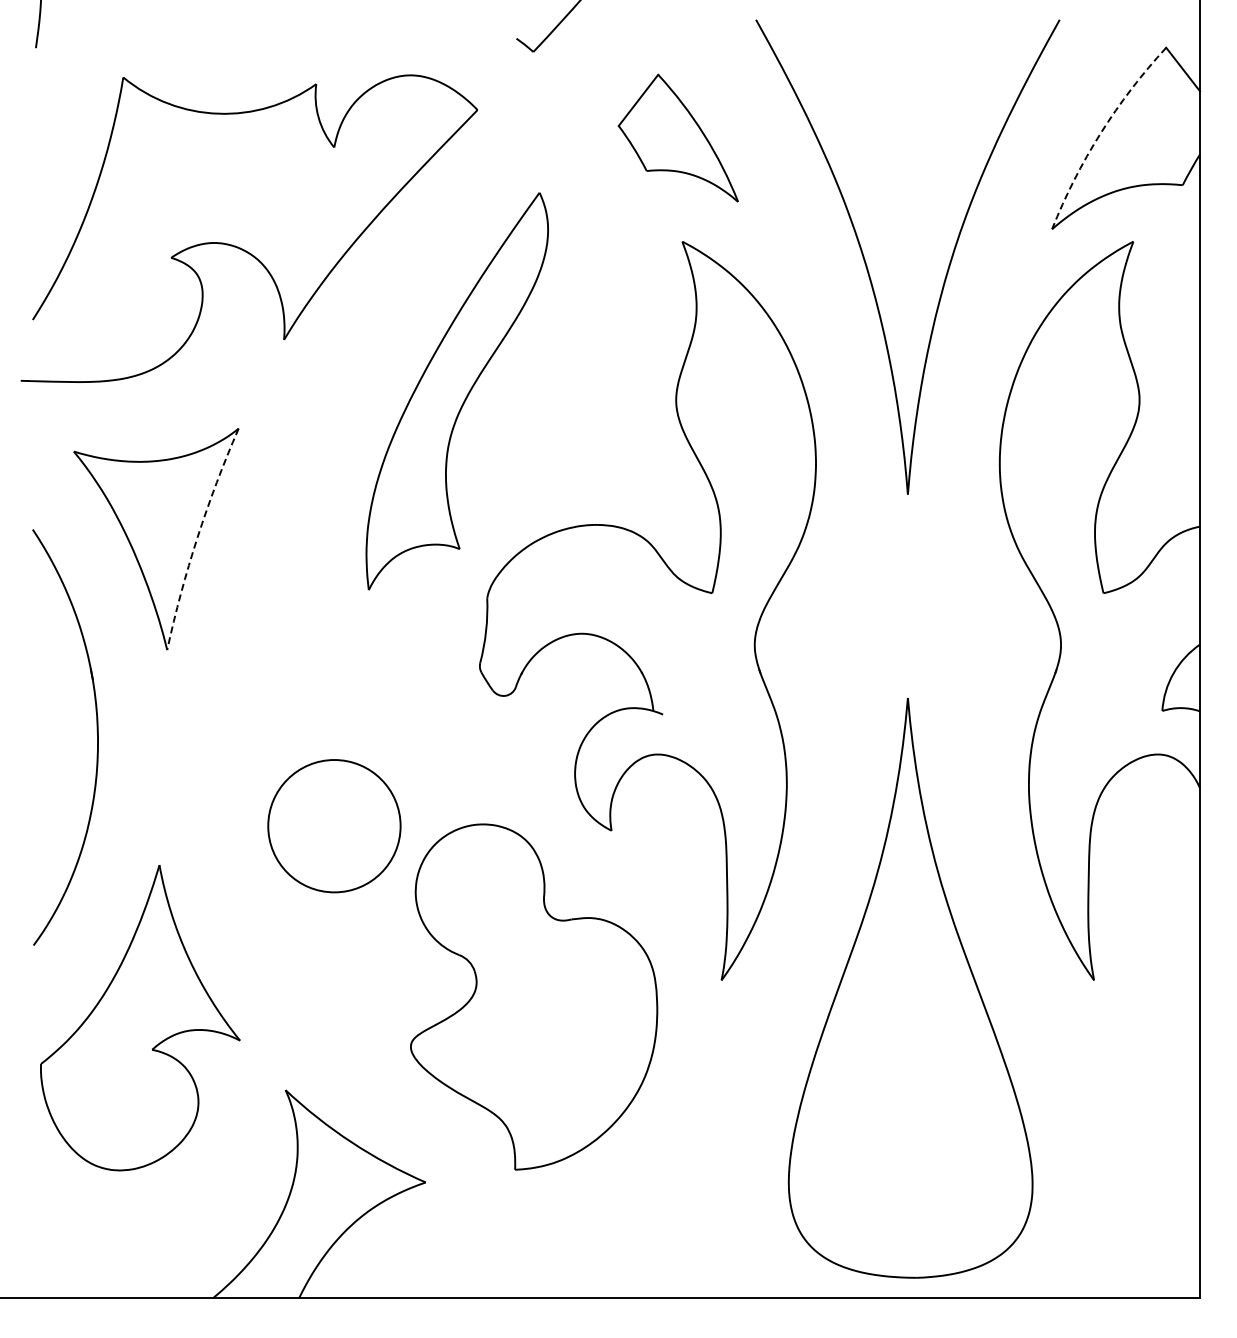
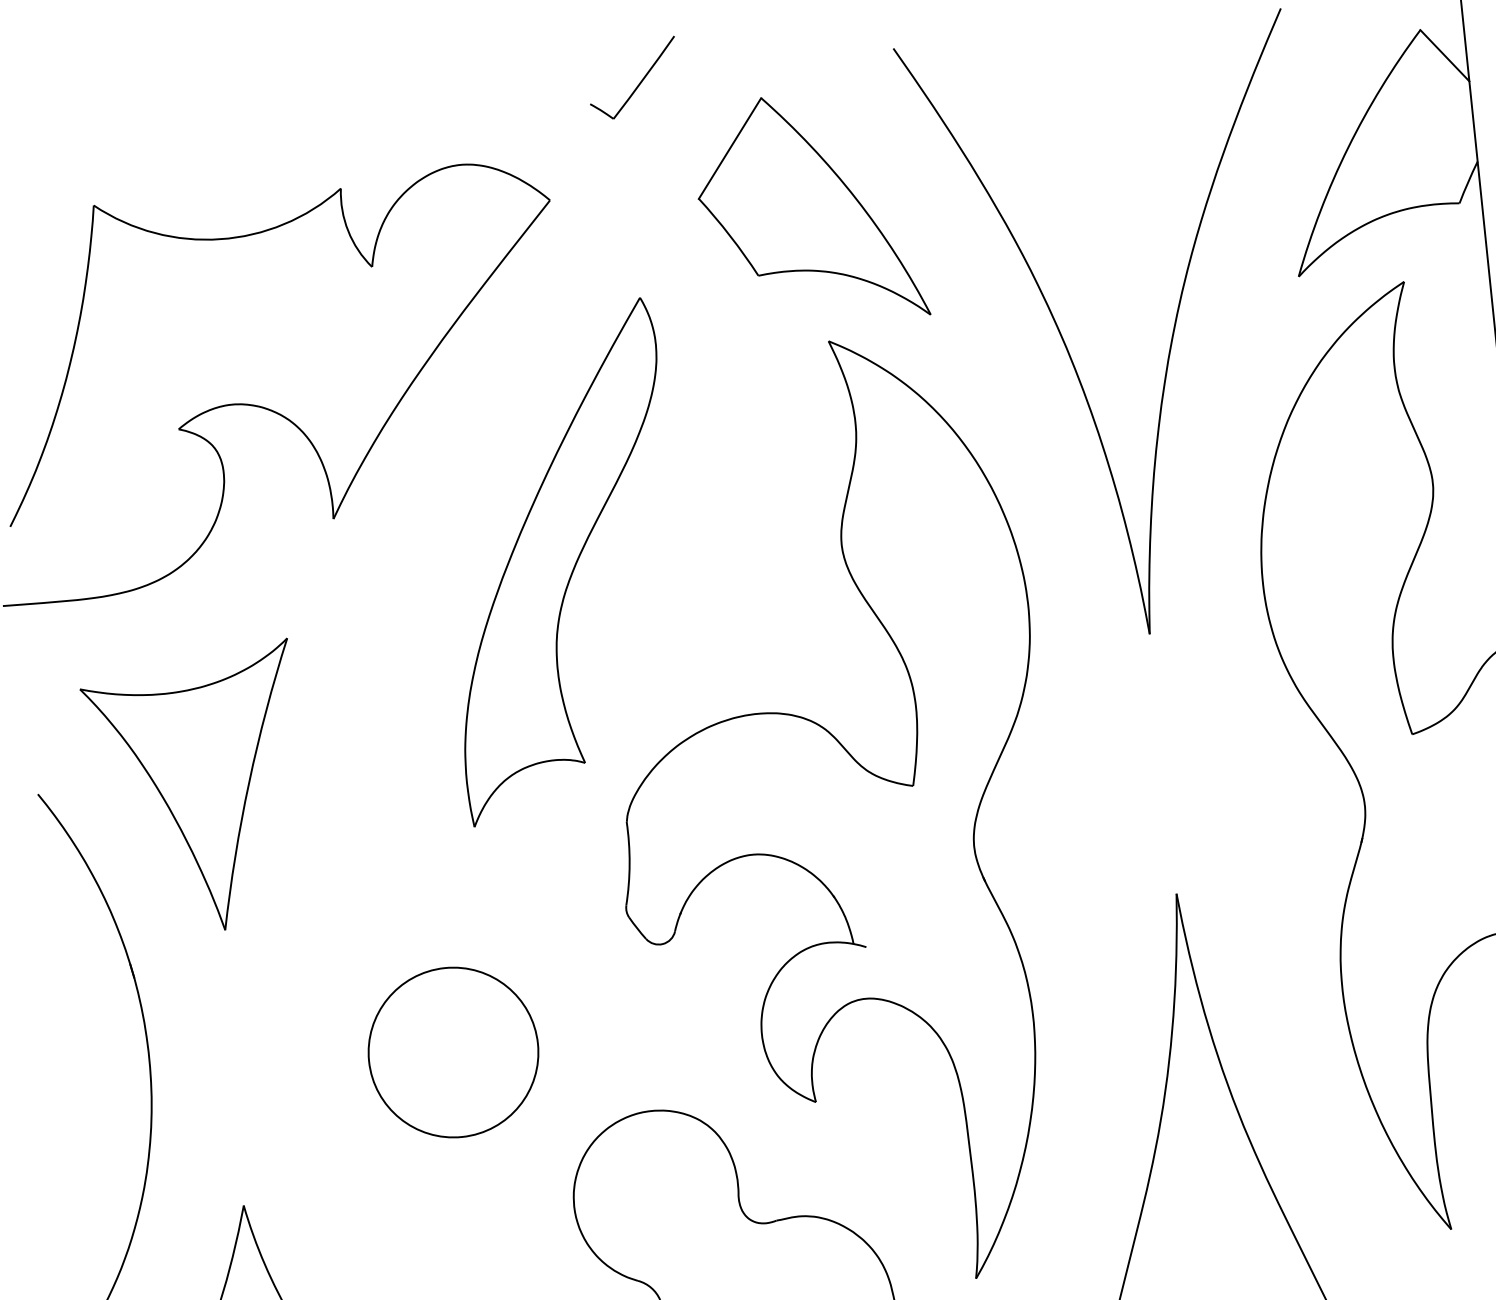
arc: (1100, 133) -> (1347, 148), dashed -> solid
part: (678, 137) -> (809, 208), size x1.43
arc: (197, 537) -> (249, 782), dashed -> solid
circle: (334, 826) -> (453, 1052), moved

